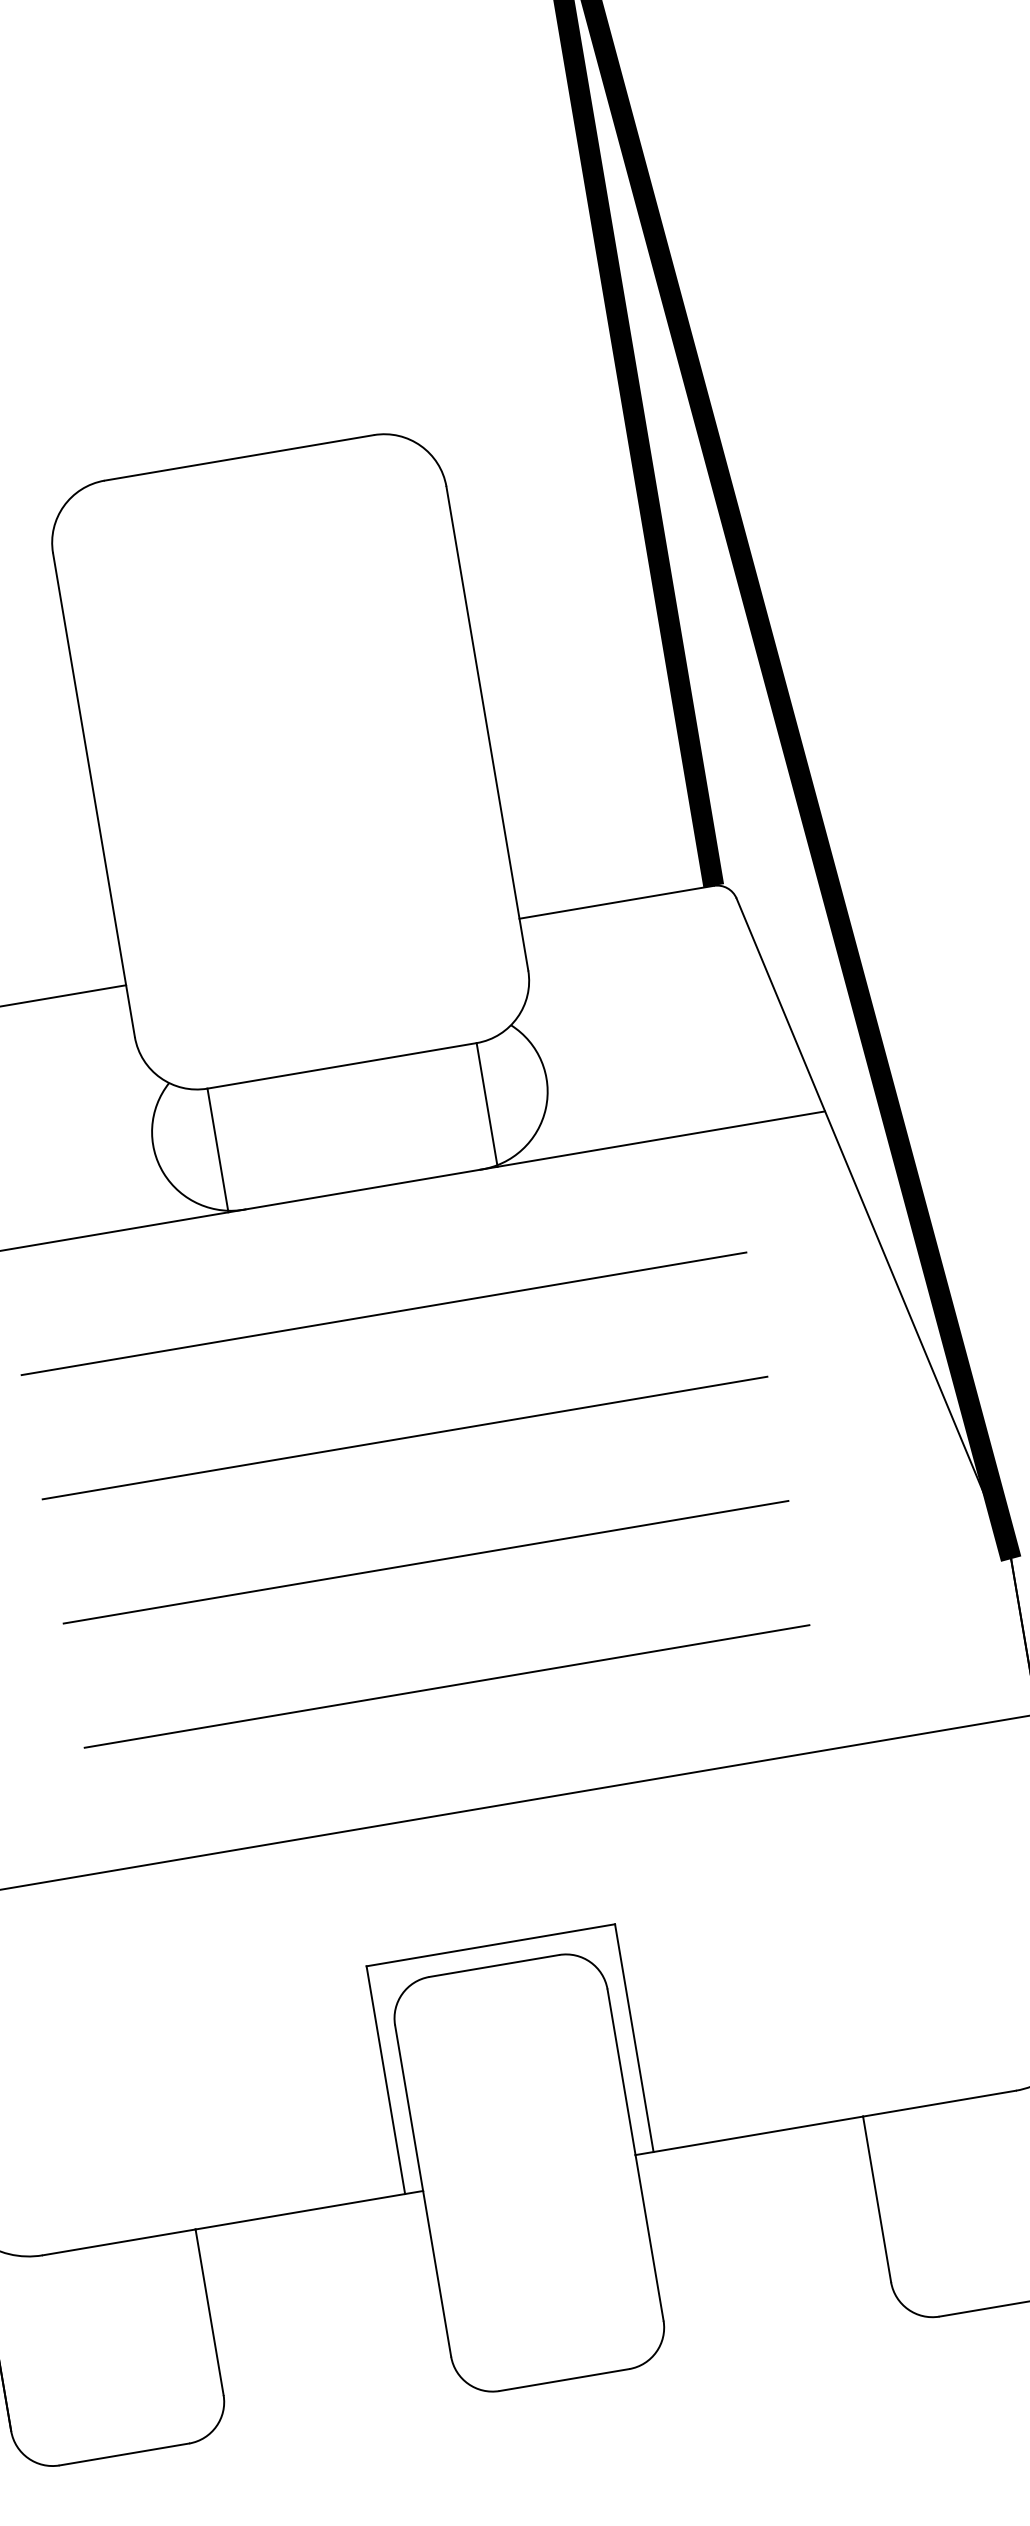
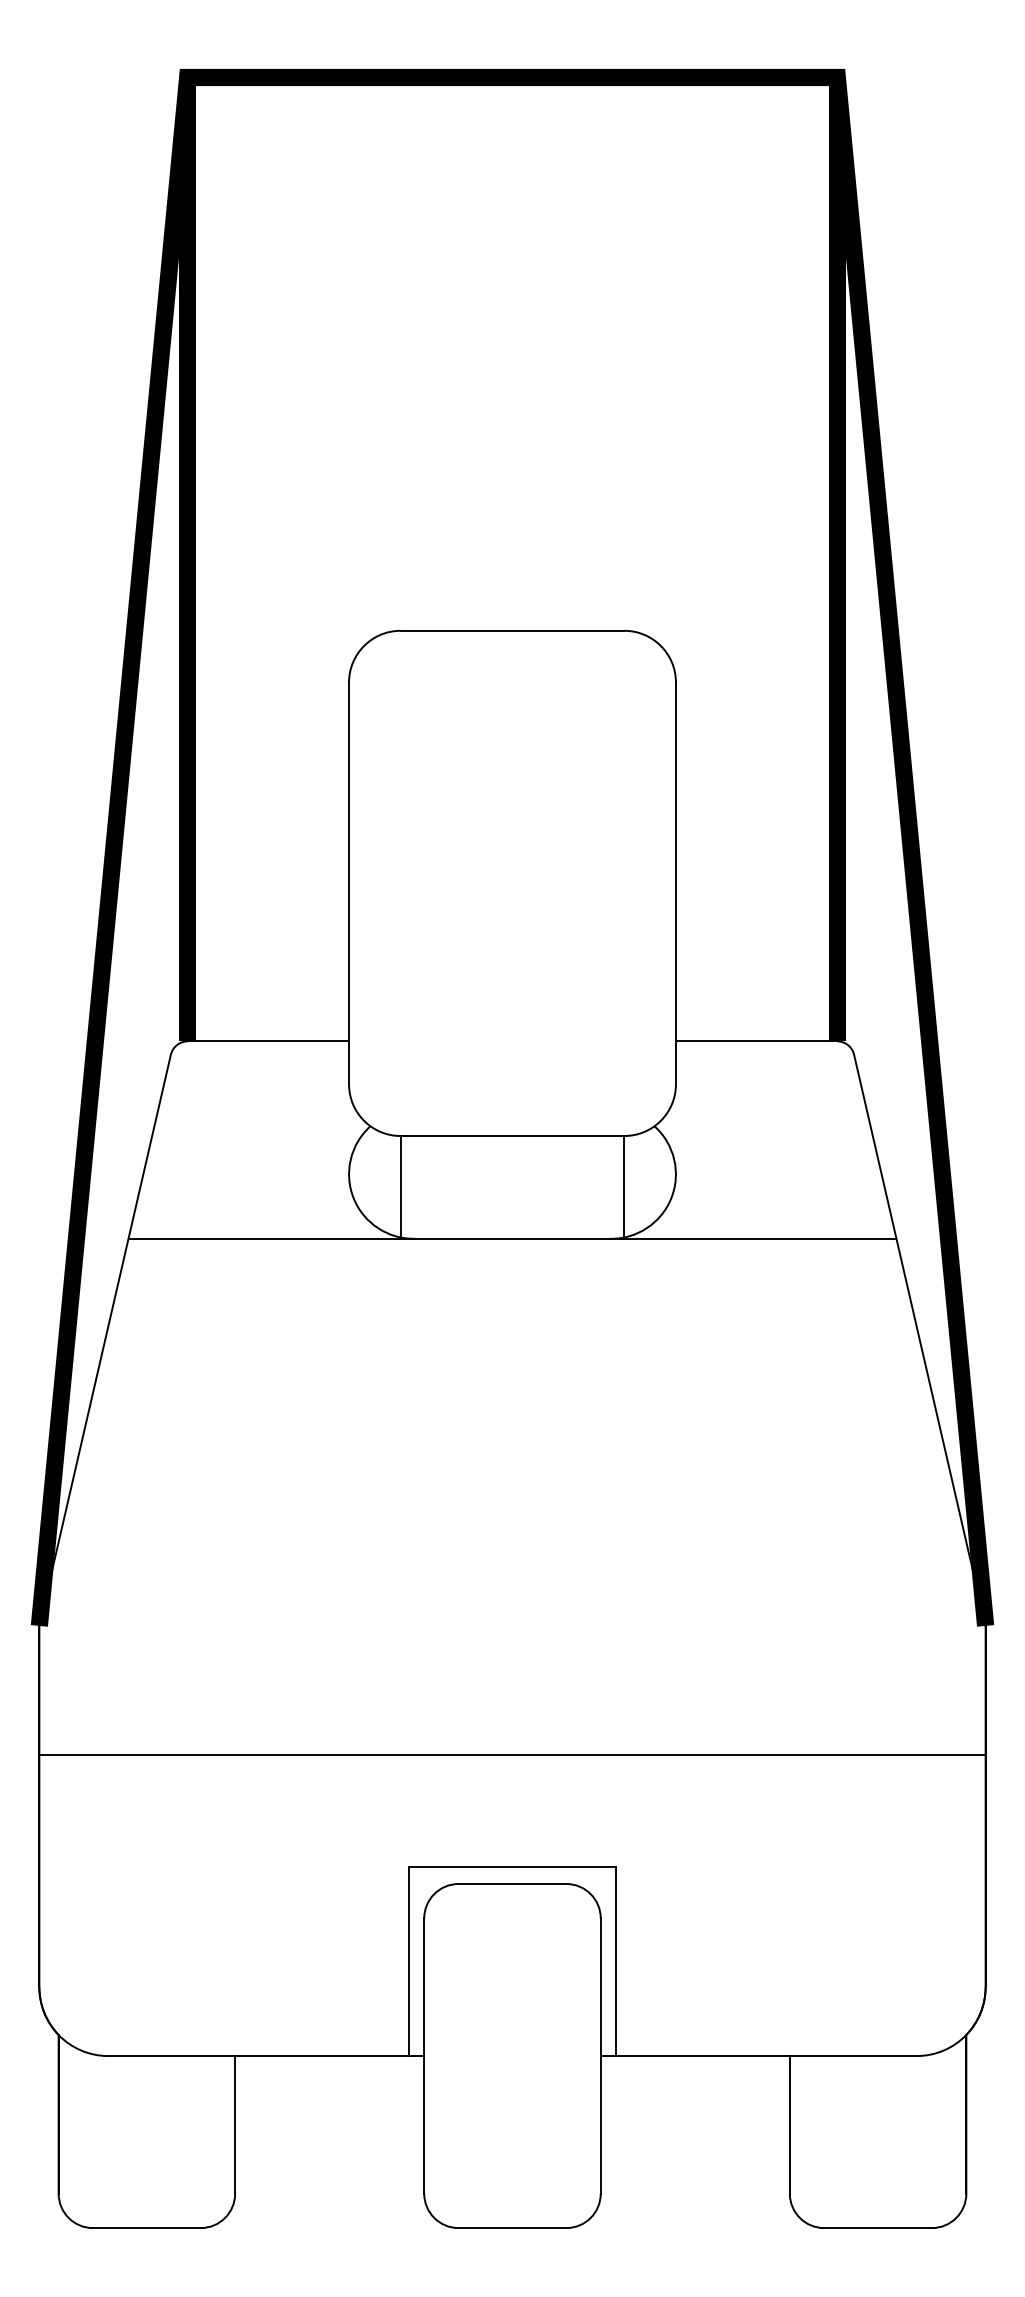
line: (384, 1314) -> (512, 1342), removed
line: (405, 1438) -> (512, 1445), removed
line: (426, 1562) -> (512, 1548), removed
line: (447, 1686) -> (512, 1651), removed

